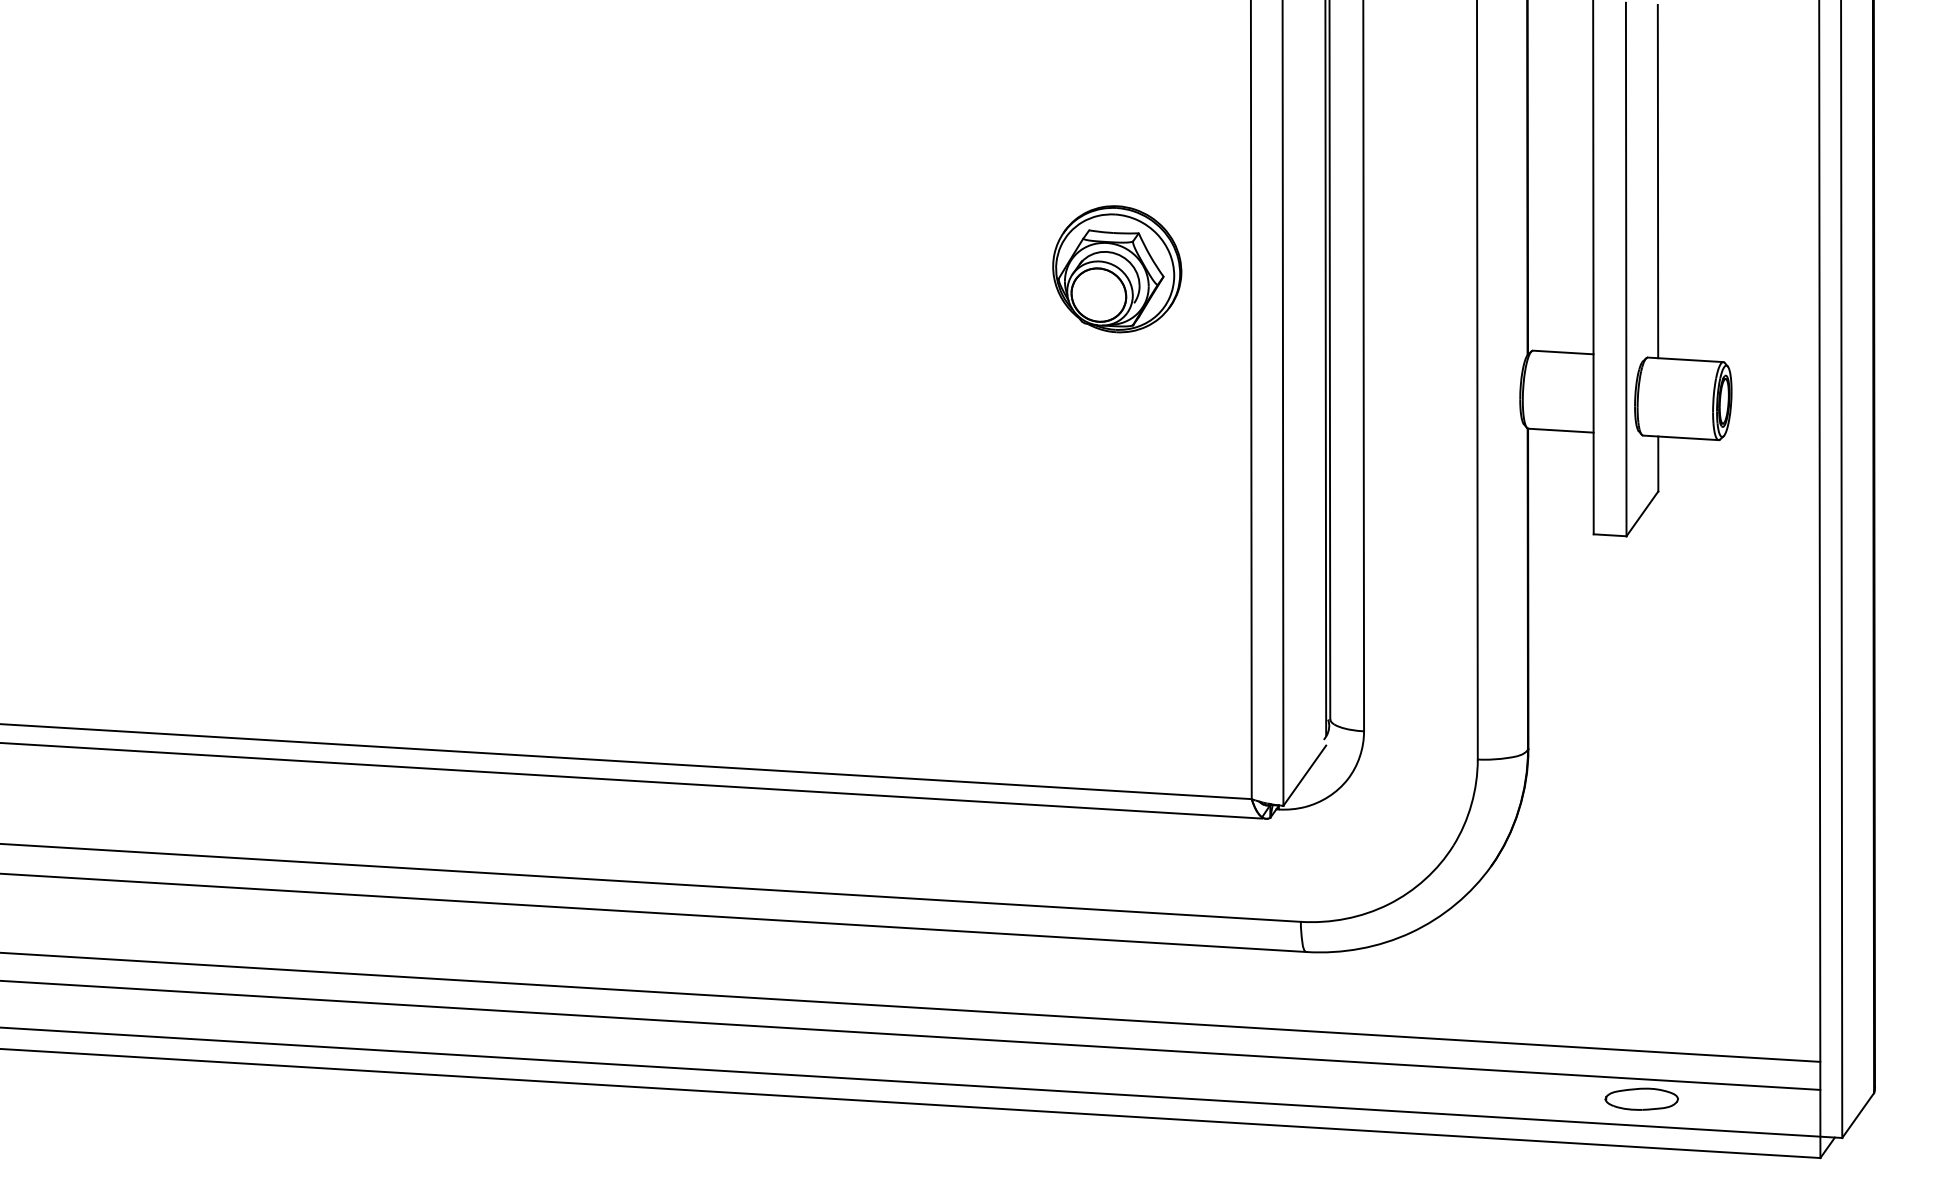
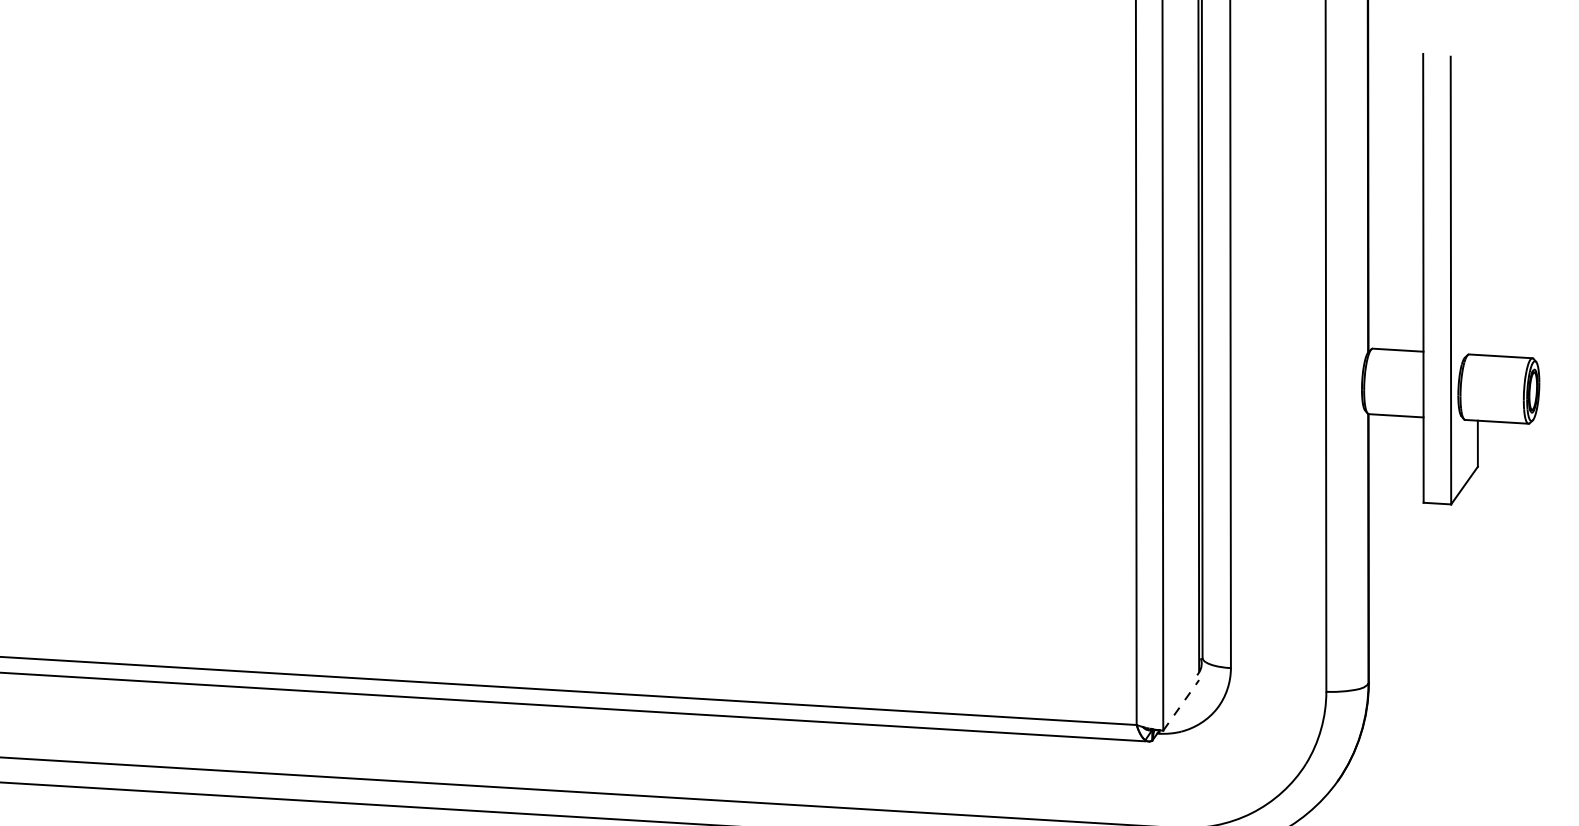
line: (1657, 181) -> (1477, 206), removed
part: (1117, 269) -> (1024, 280), removed
line: (1304, 775) -> (1180, 705), solid -> dashed

